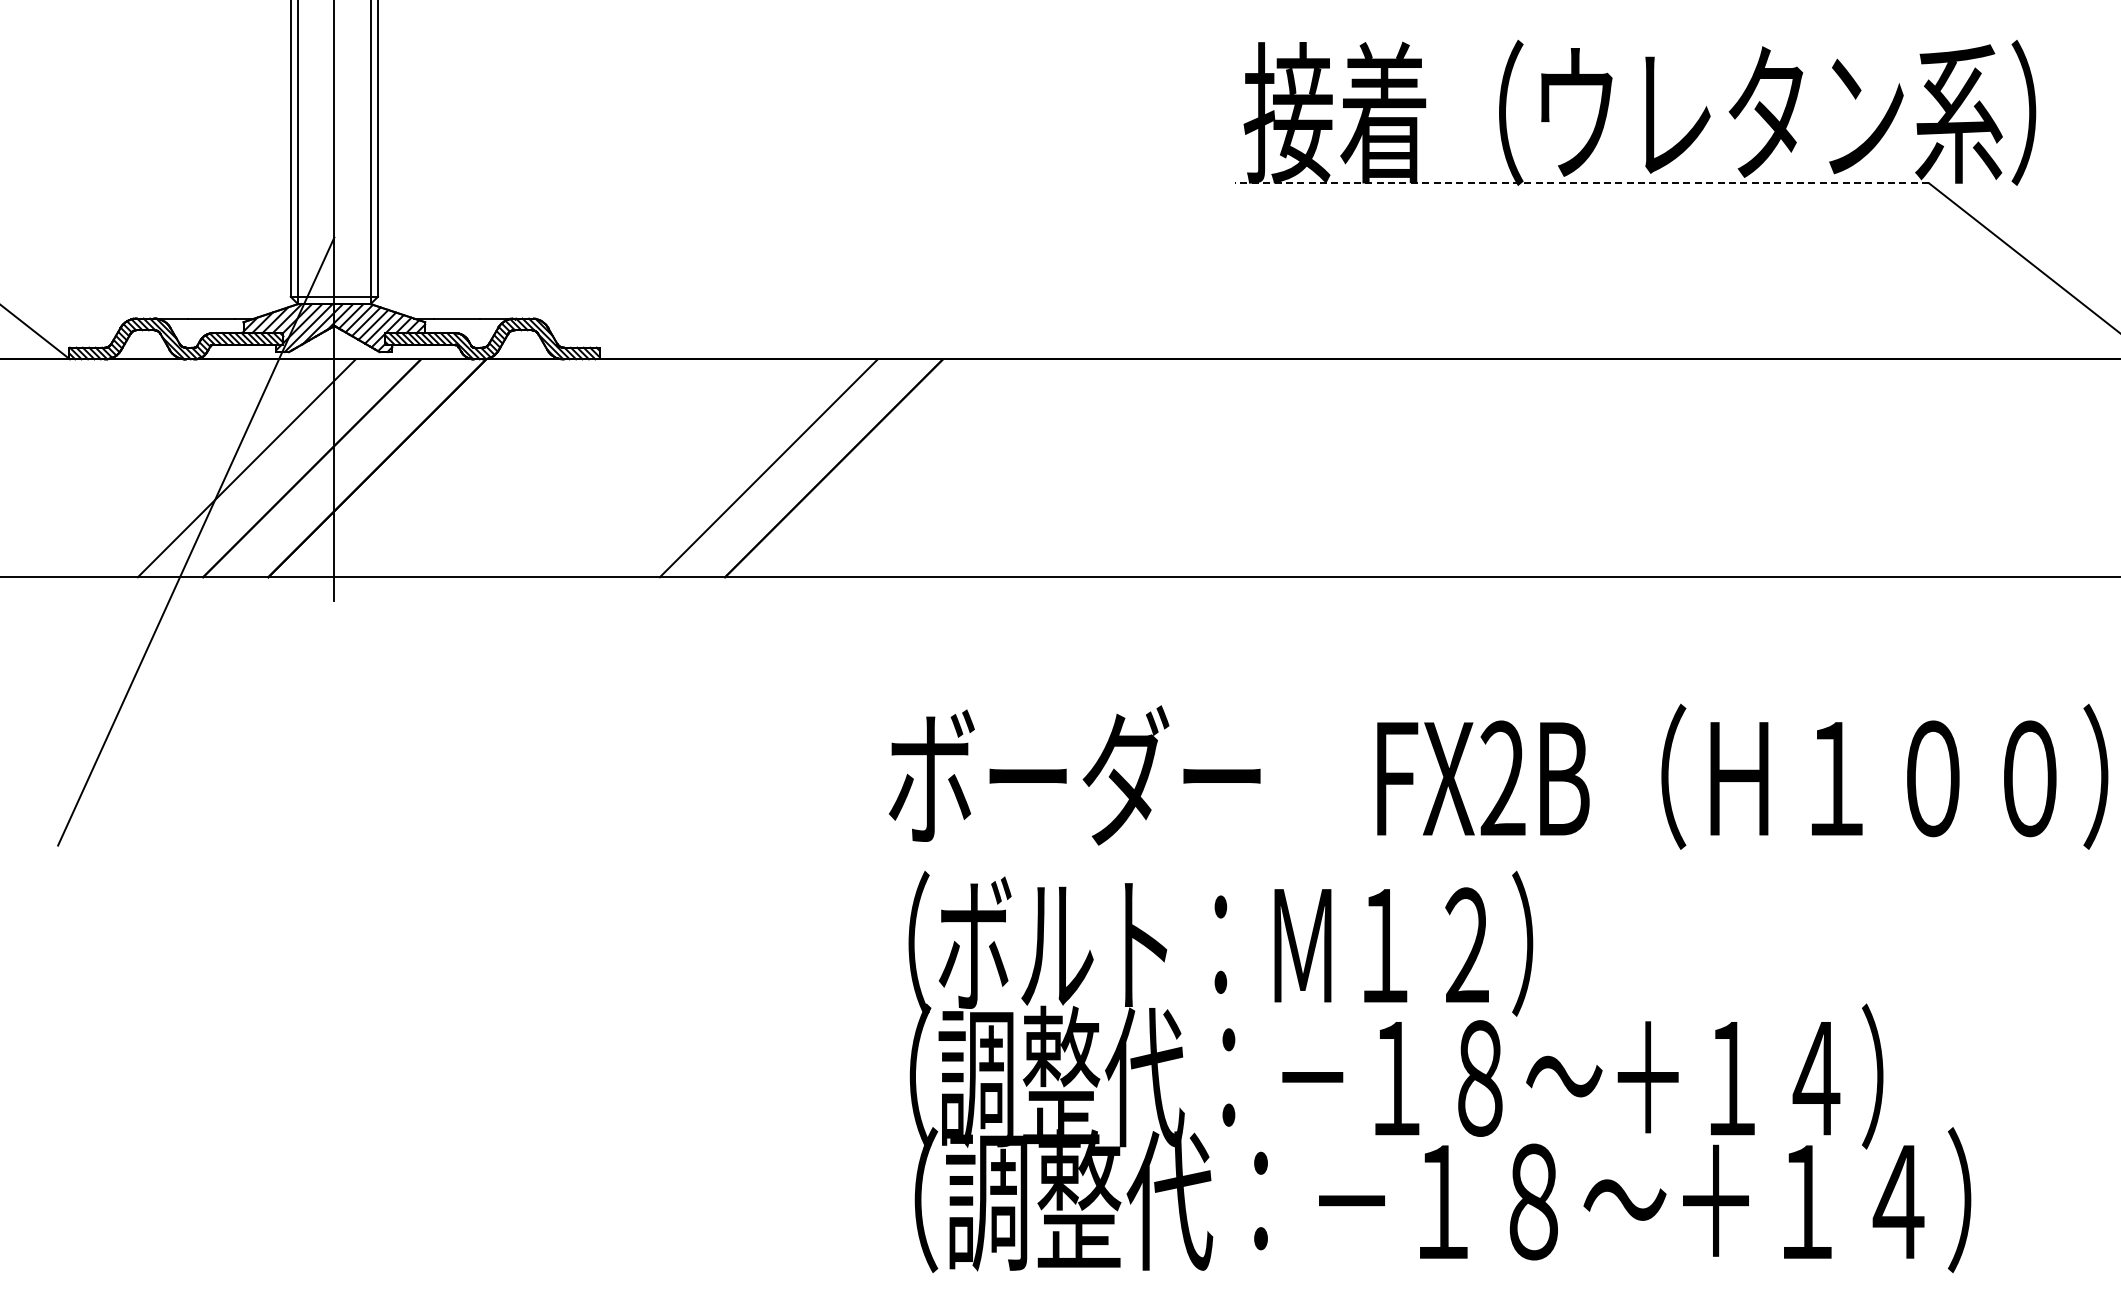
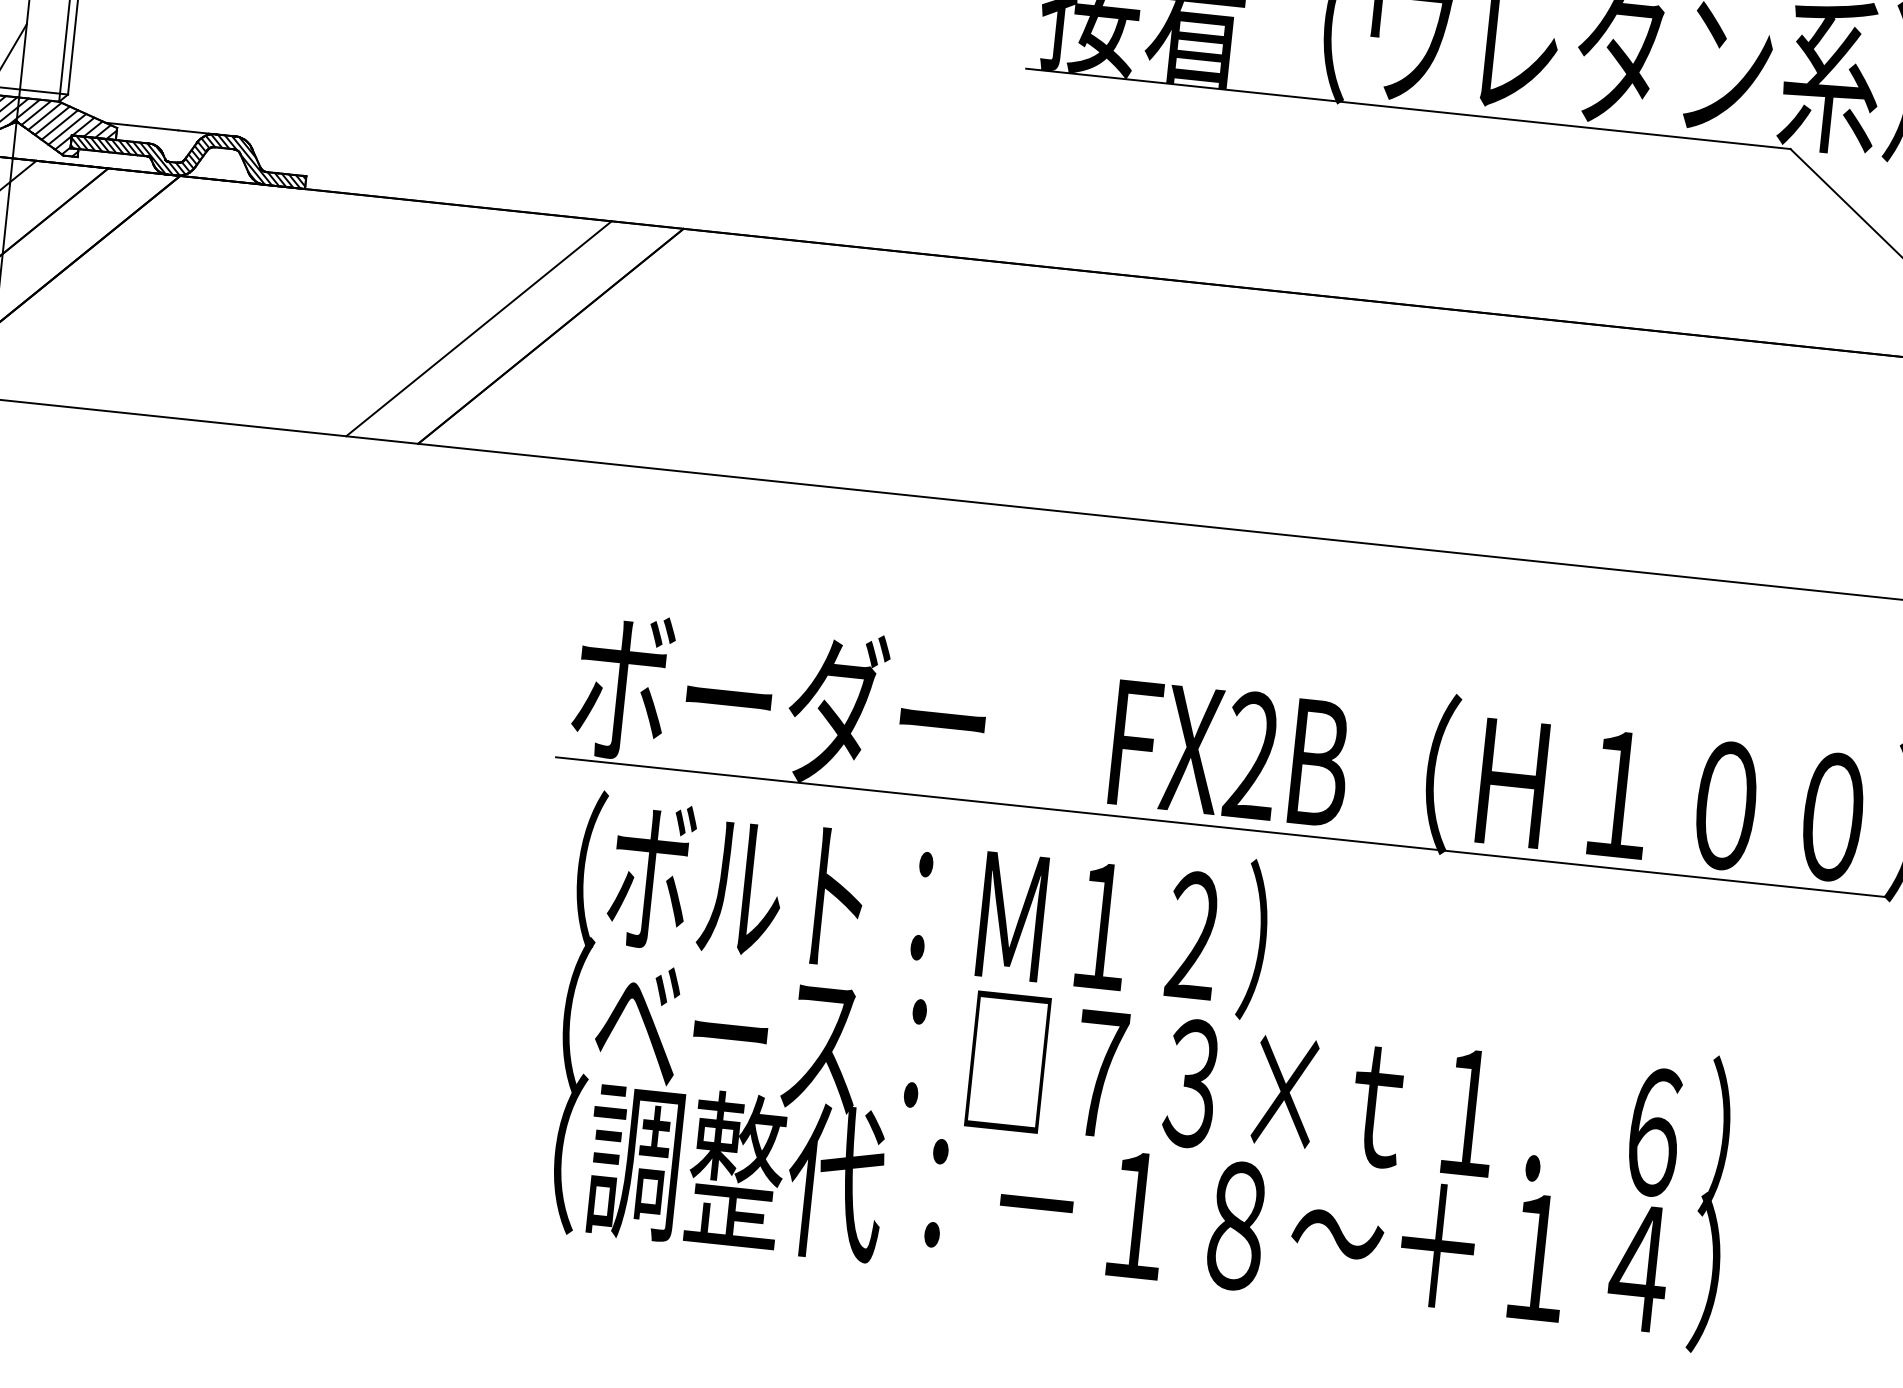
line: (1582, 183) -> (1408, 109), dashed -> solid
line: (1482, 845) -> (1221, 827), added
text: (1452, 1076) -> (1161, 1078), （調整代：－１８～＋１４） -> （ベース：□７３×ｔ１．６）

